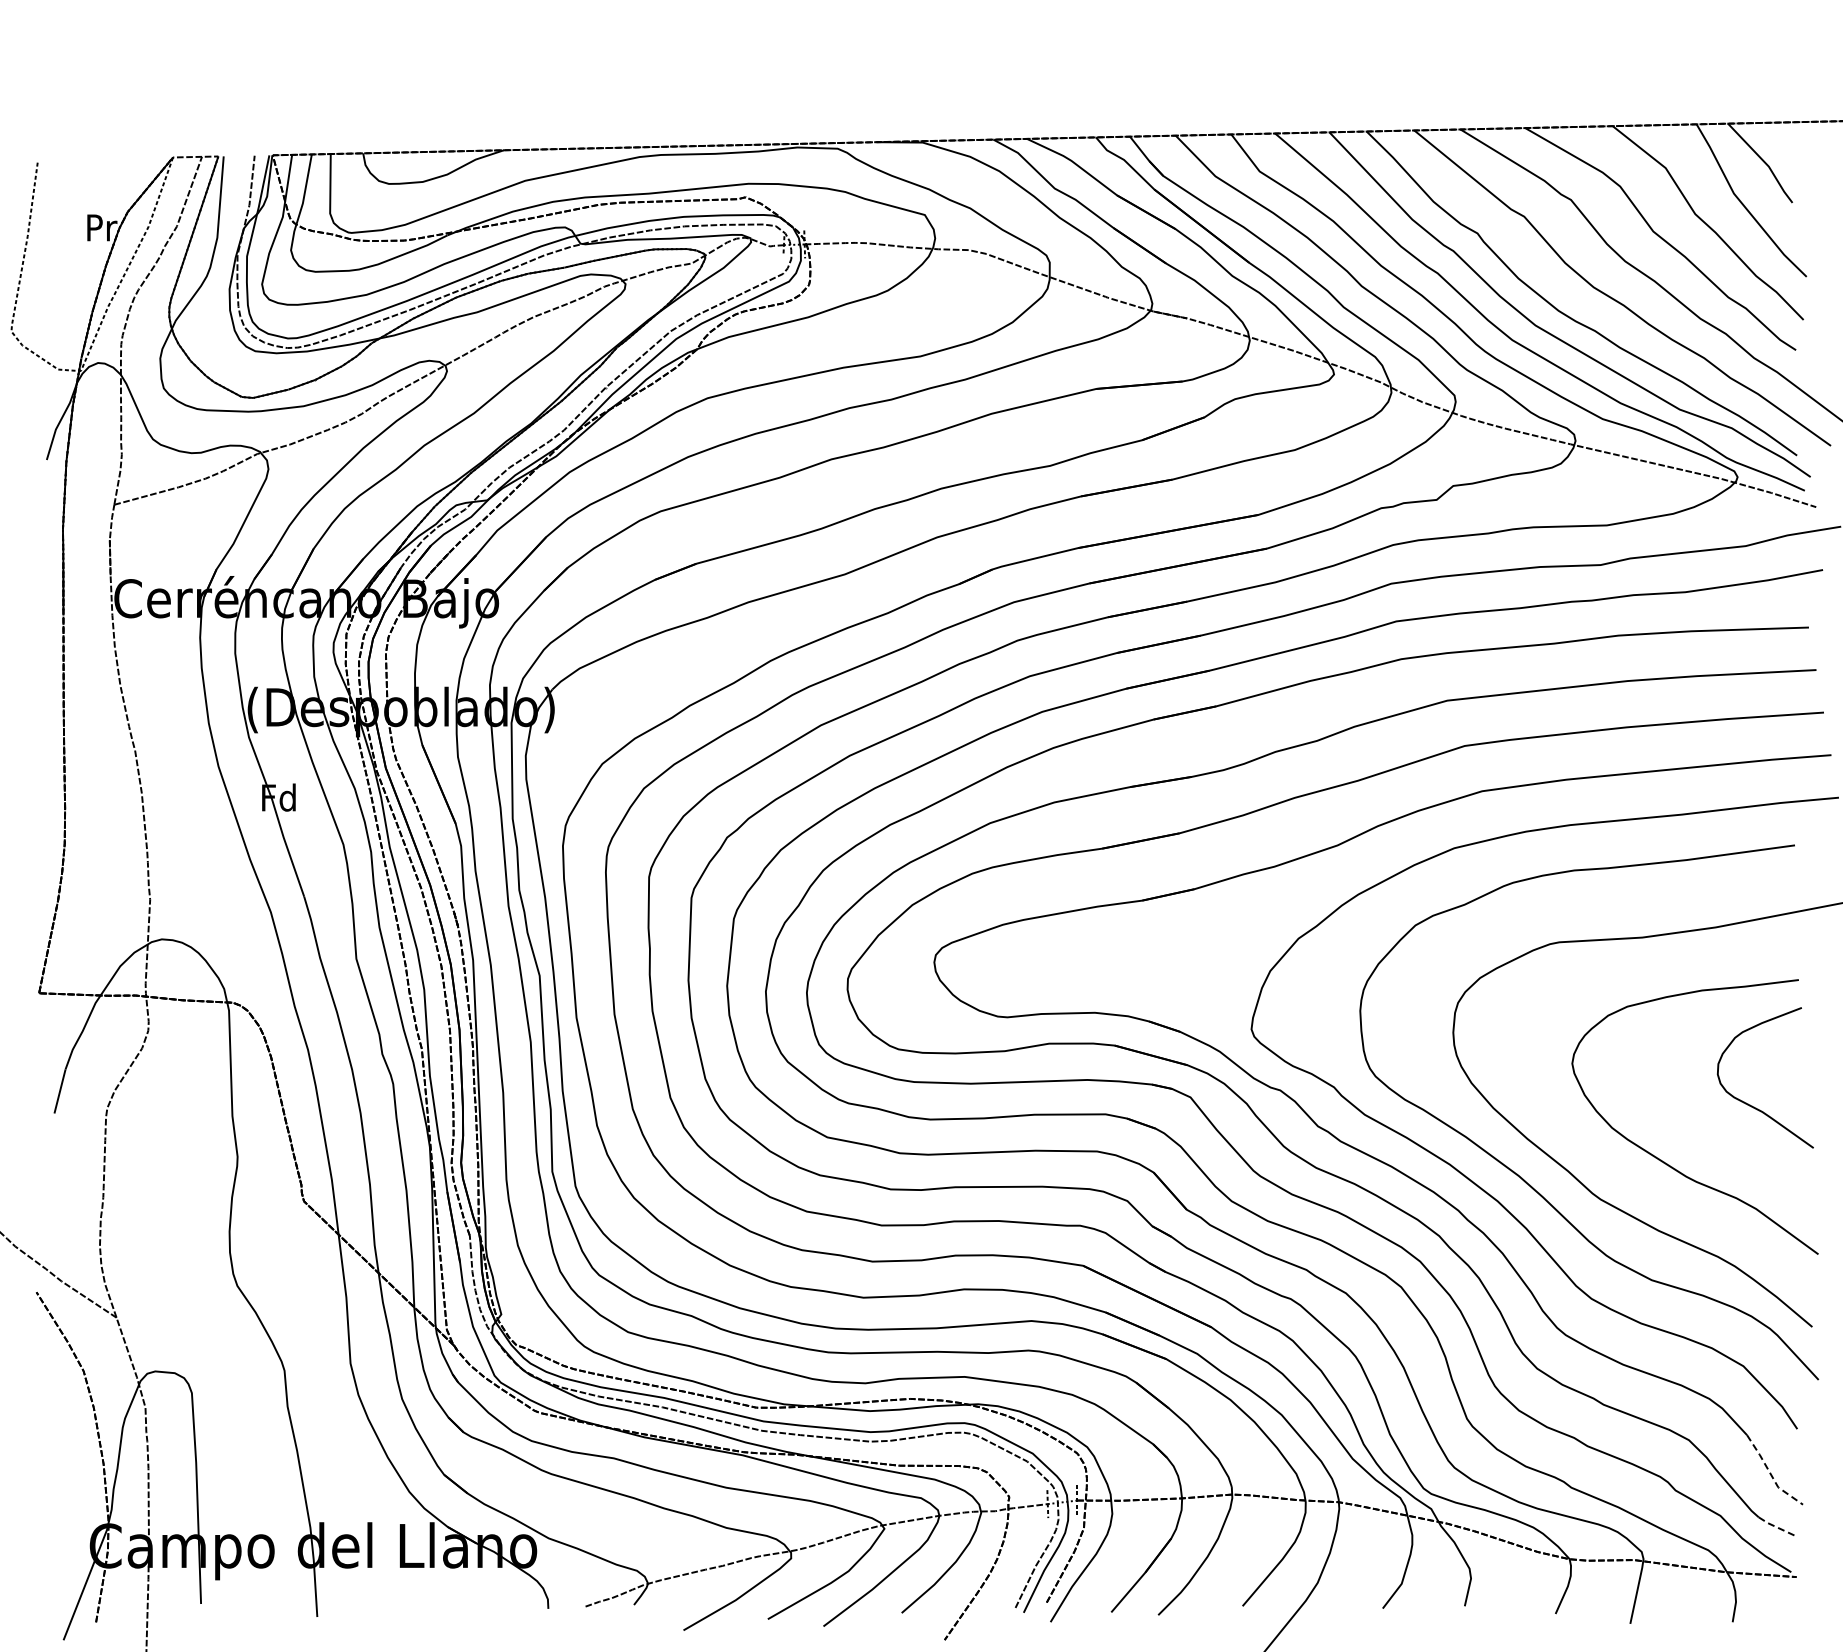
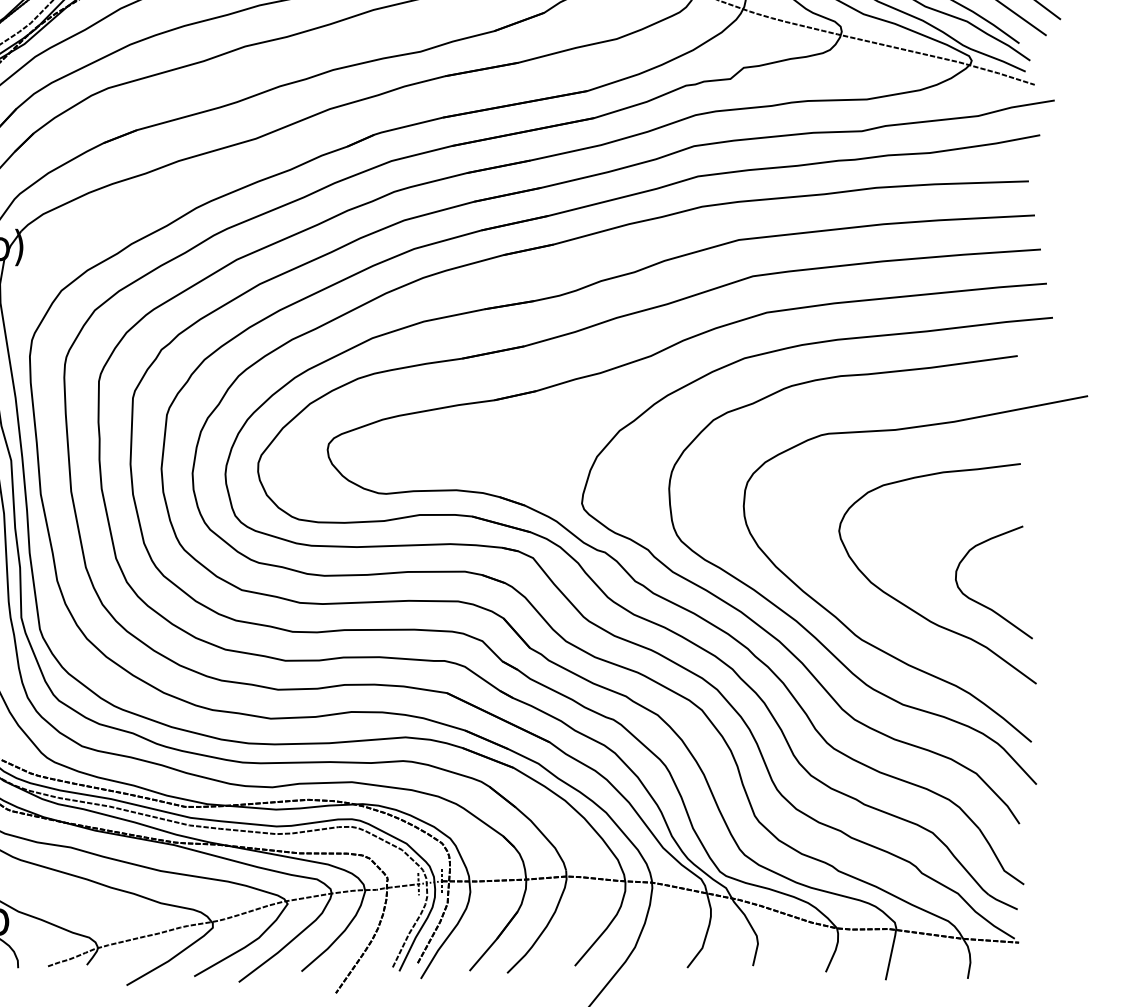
curve: (1750, 1104) -> (982, 603), moved
line: (1770, 1474) -> (998, 860), dashed -> solid
line: (1776, 1526) -> (1002, 902), dashed -> solid

